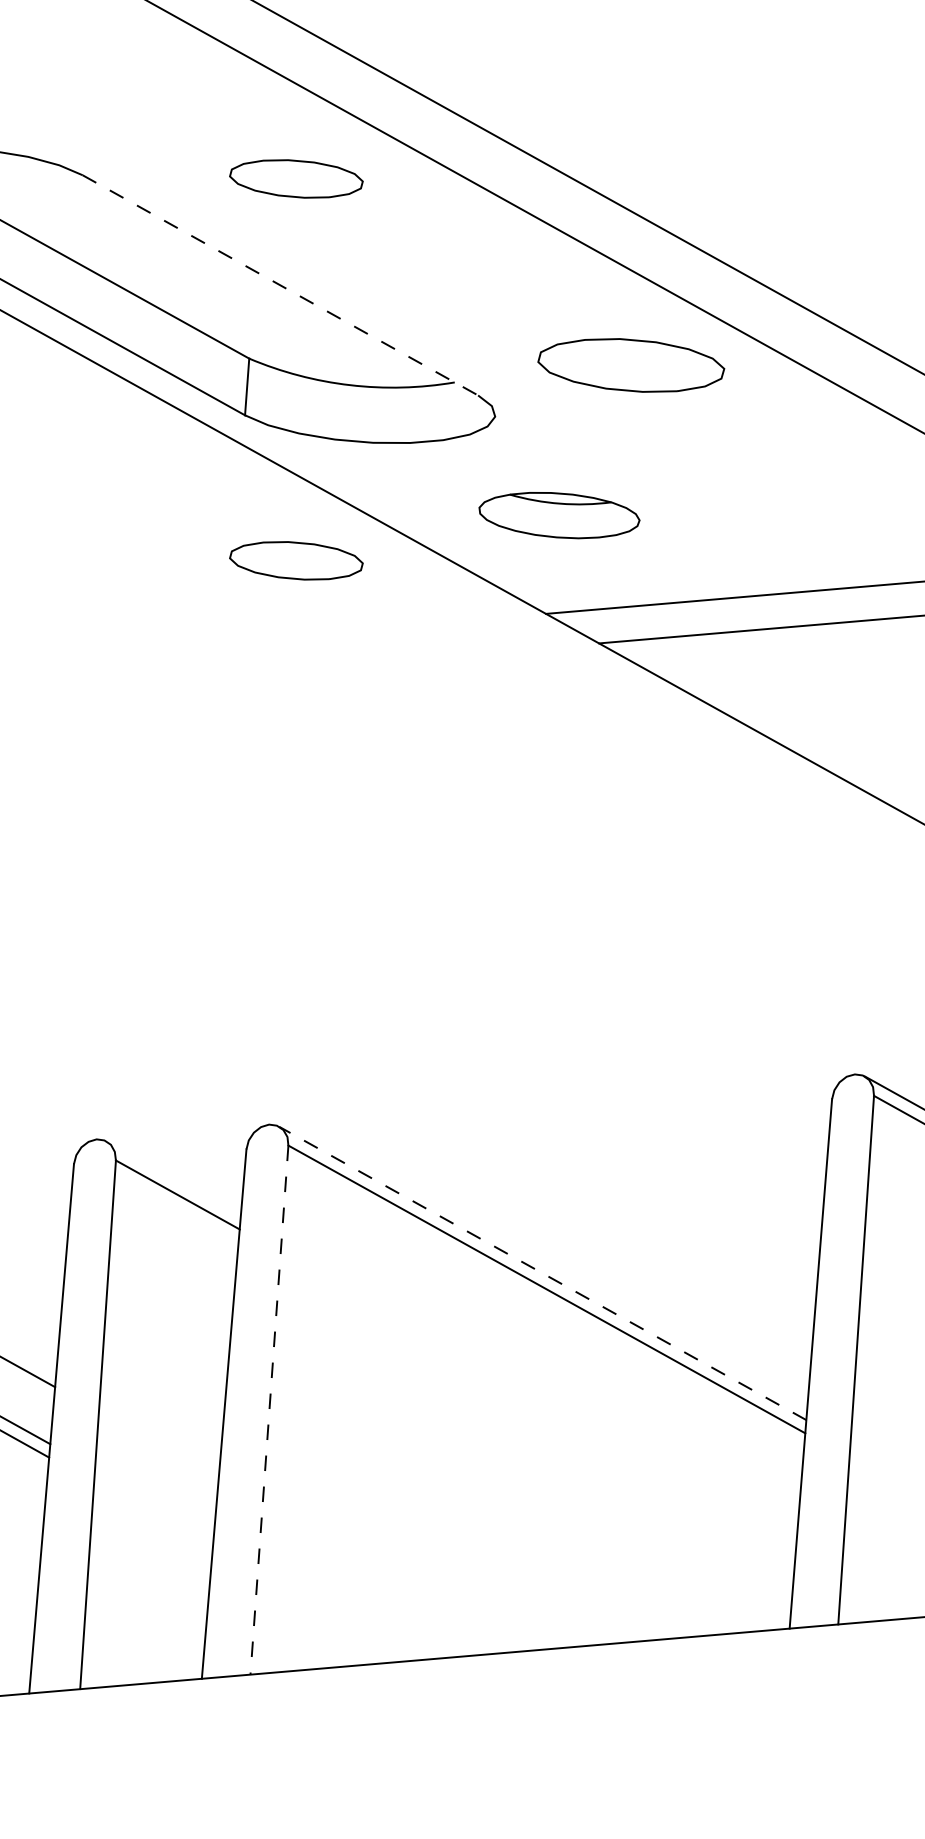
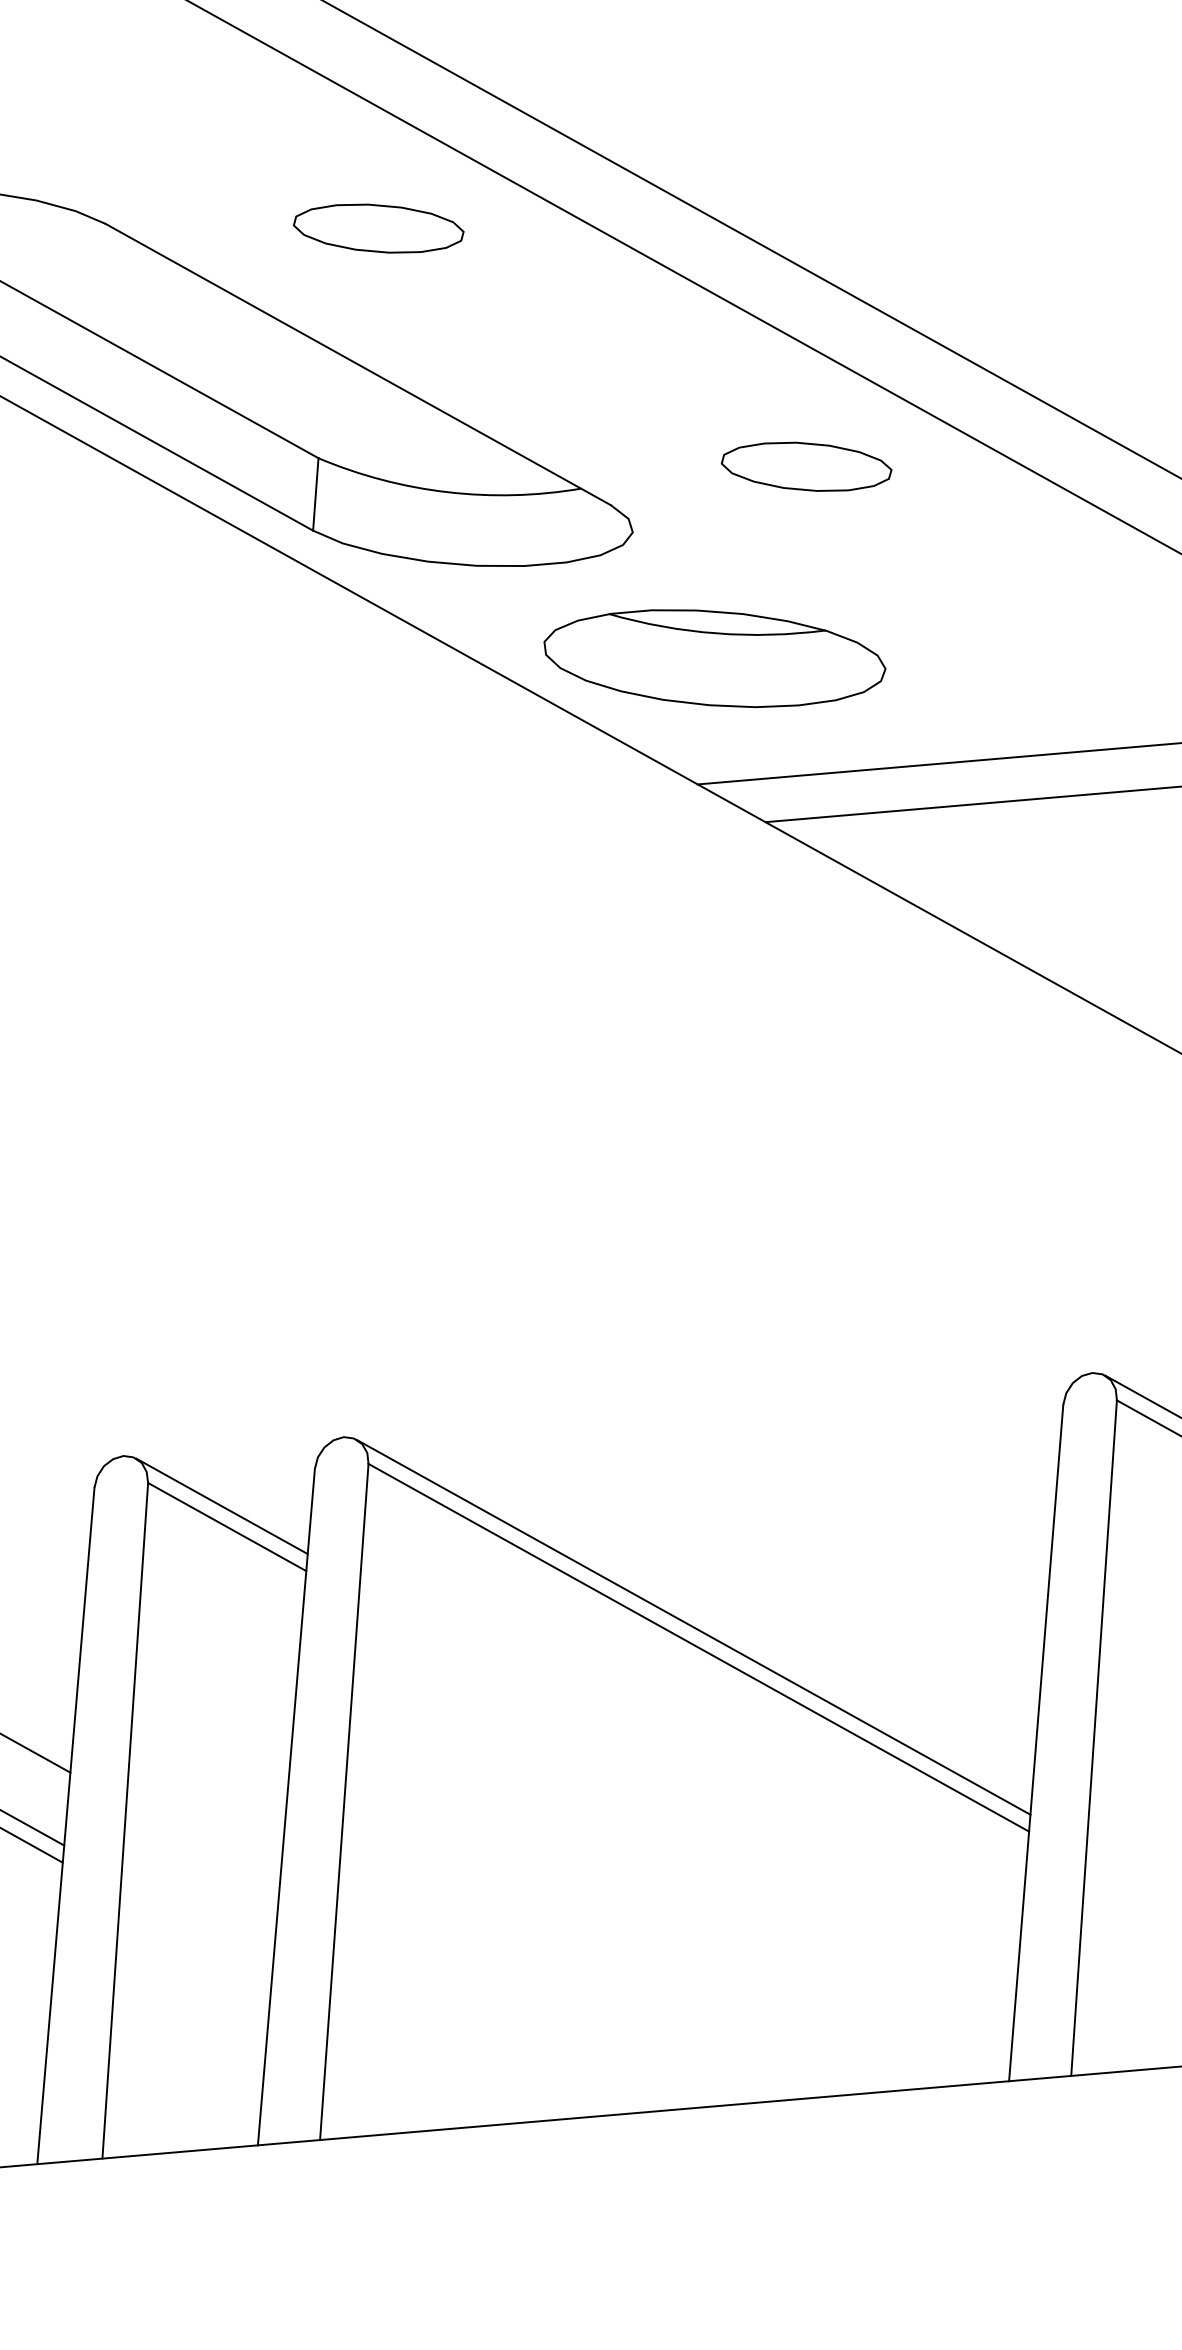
line: (280, 285) -> (358, 364), dashed -> solid
part: (631, 365) -> (806, 466), size x0.71
part: (559, 515) -> (714, 658), size x1.67
part: (296, 560) -> (378, 716), removed
line: (173, 1178) -> (221, 1506), added
line: (542, 1273) -> (693, 1627), dashed -> solid
line: (269, 1409) -> (344, 1801), dashed -> solid

